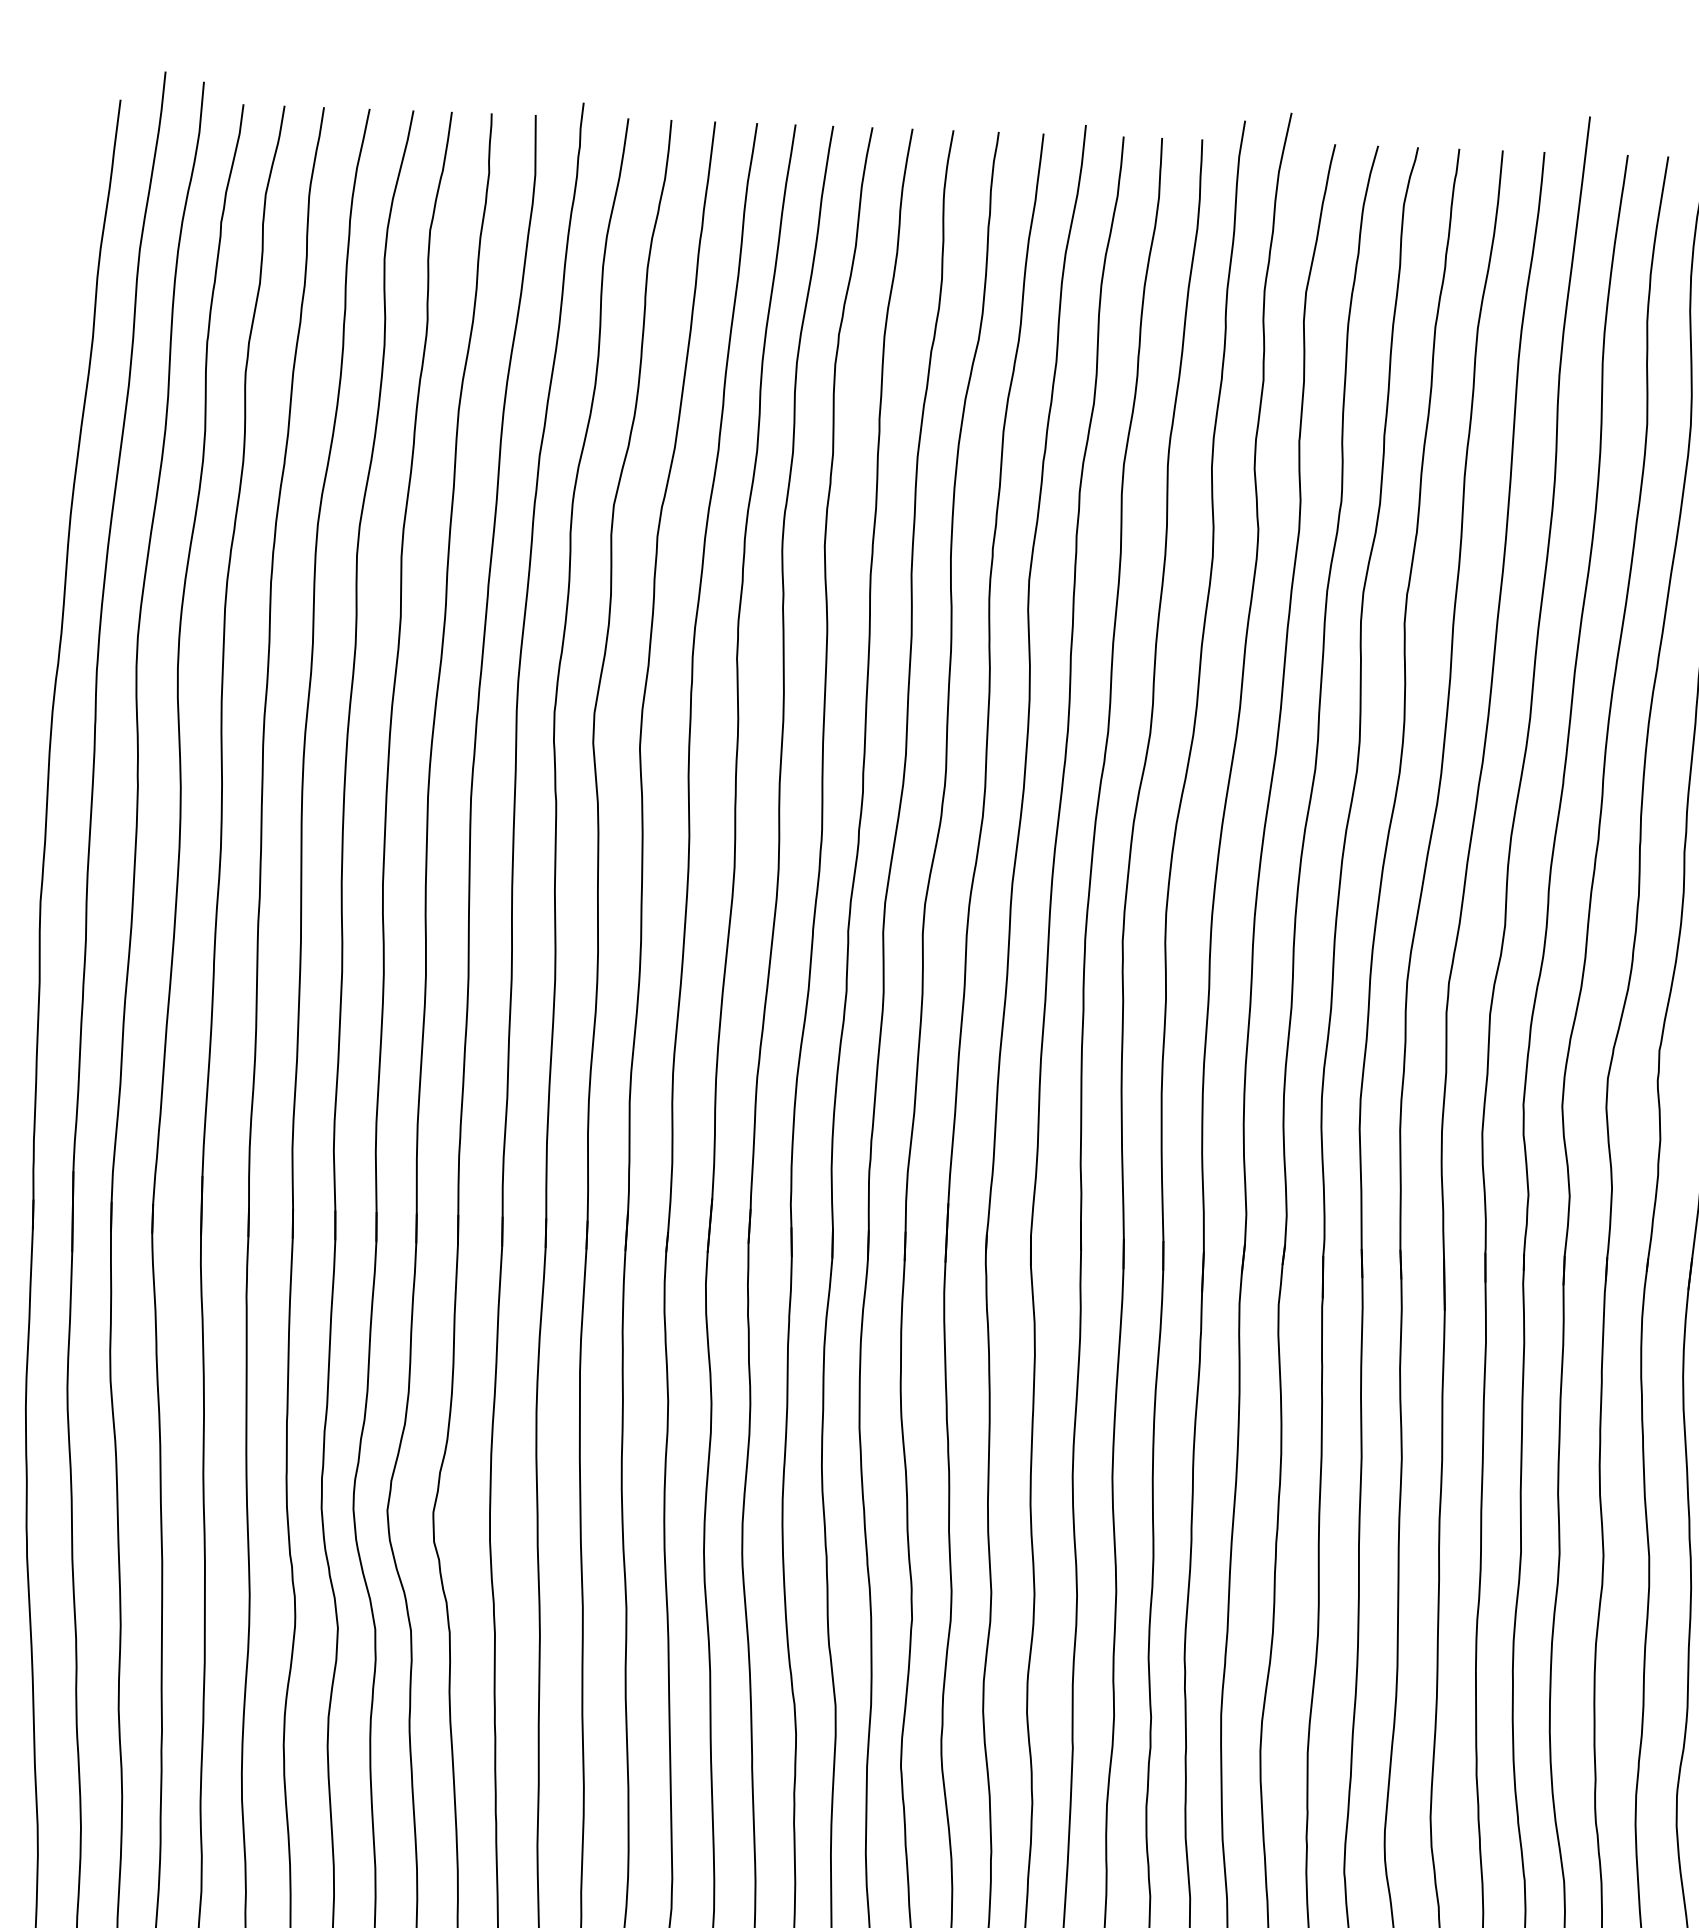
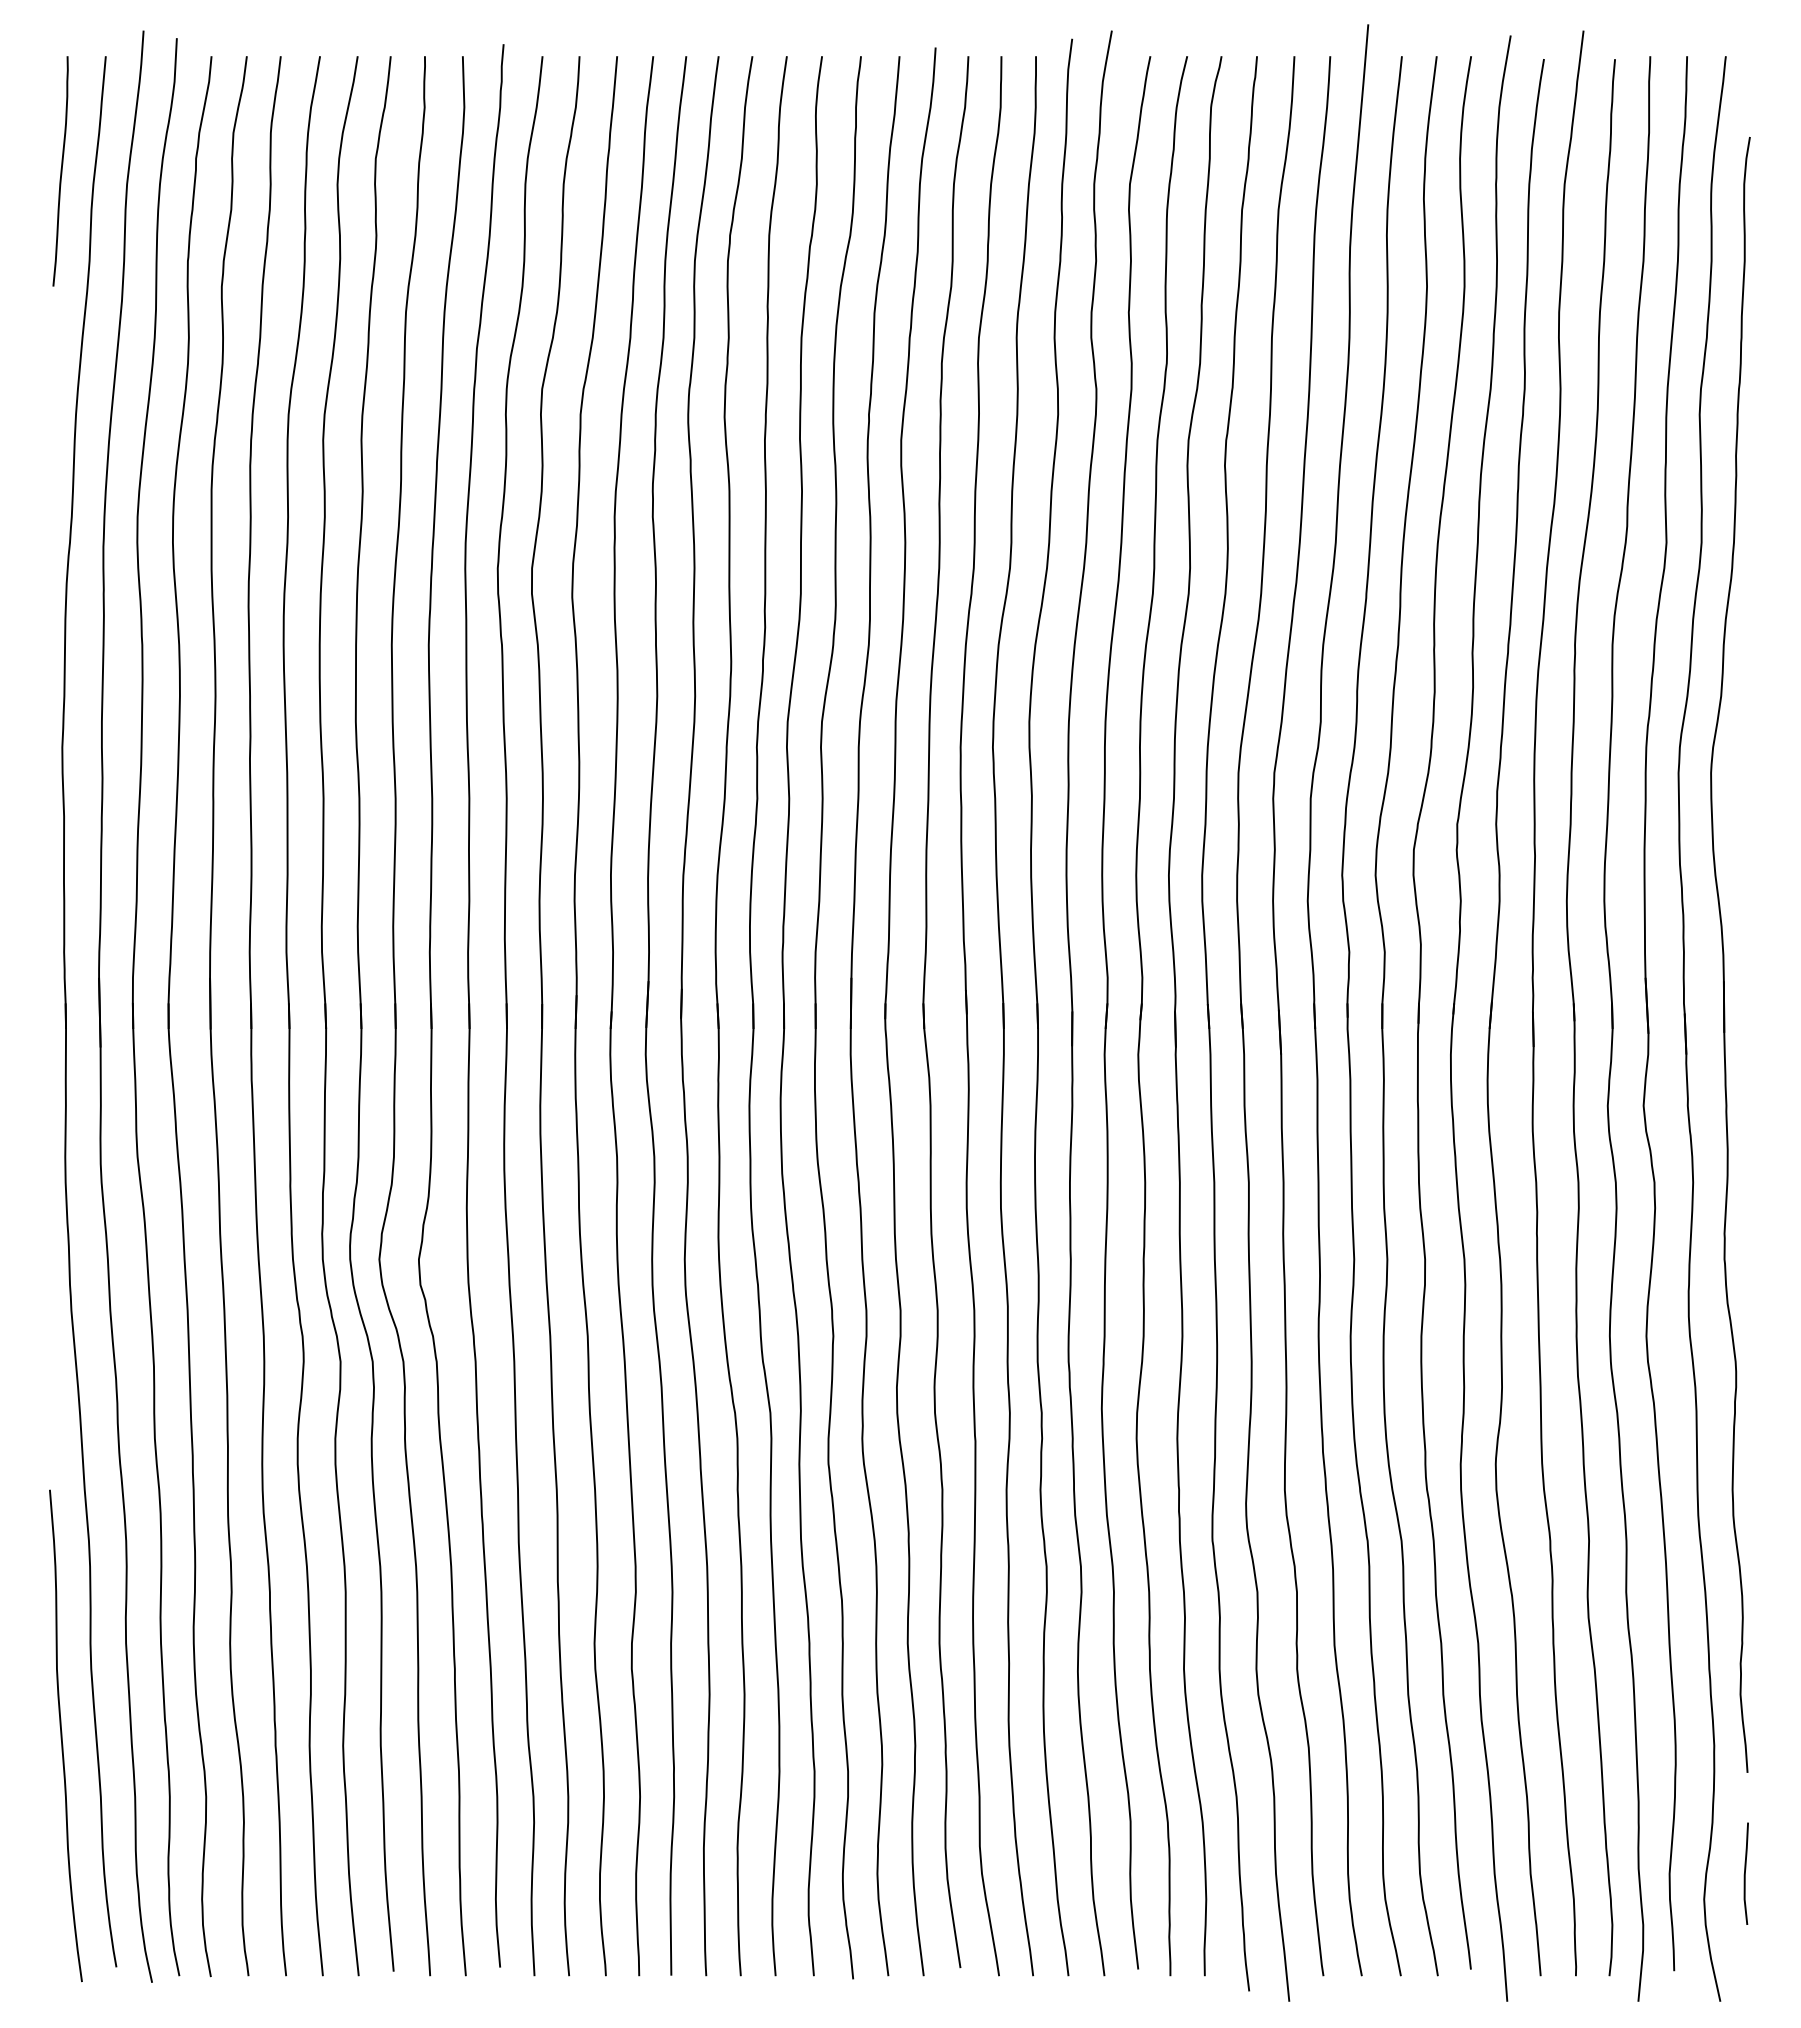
curve: (62, 231) -> (60, 171), added

